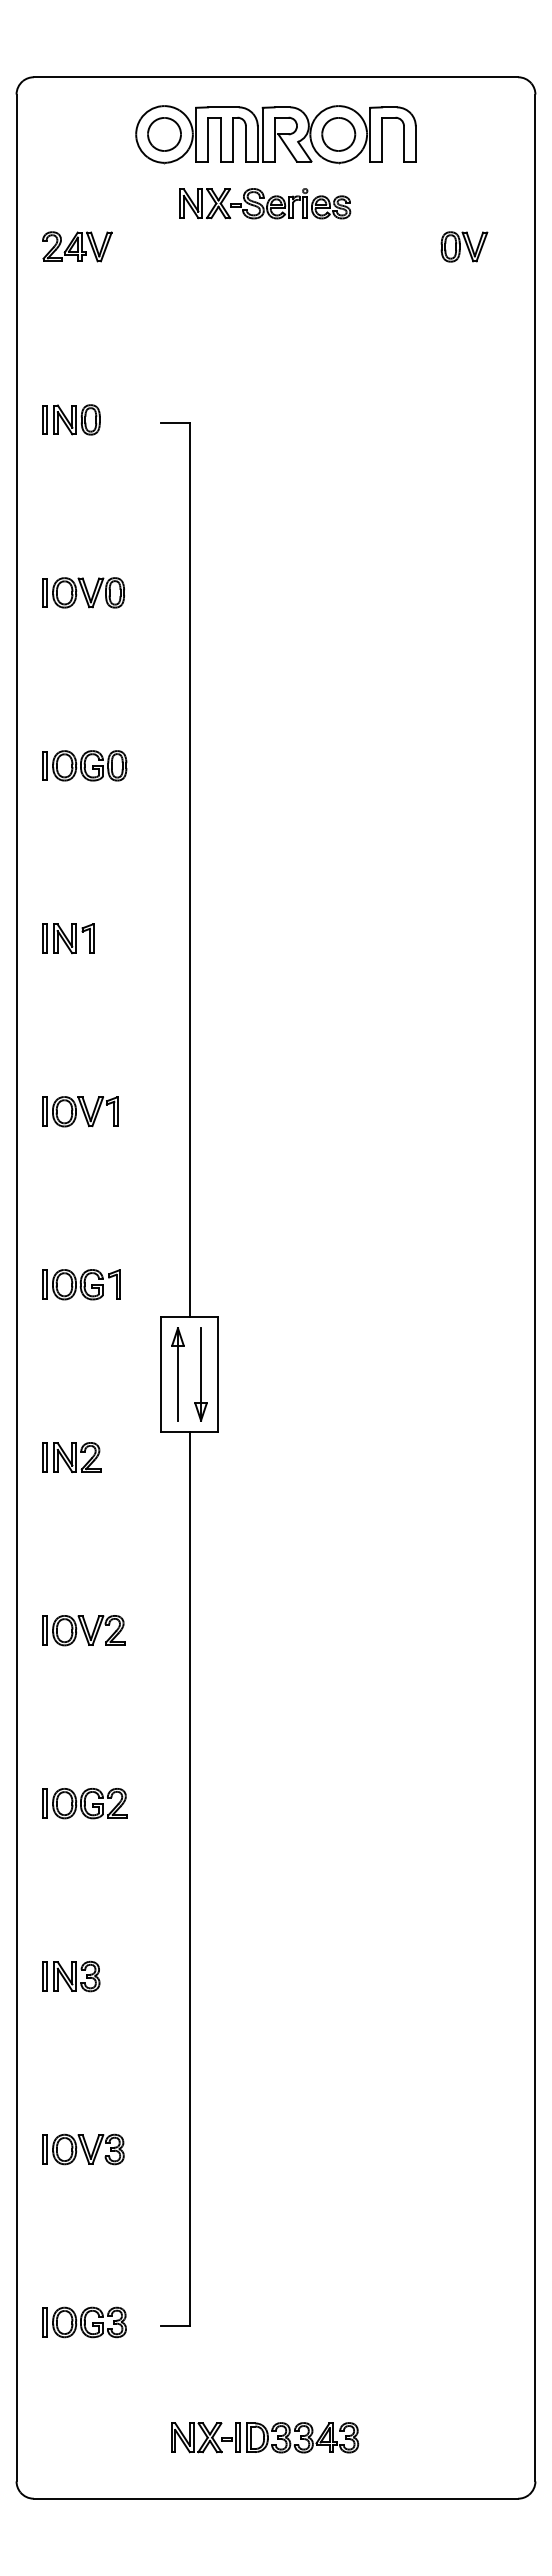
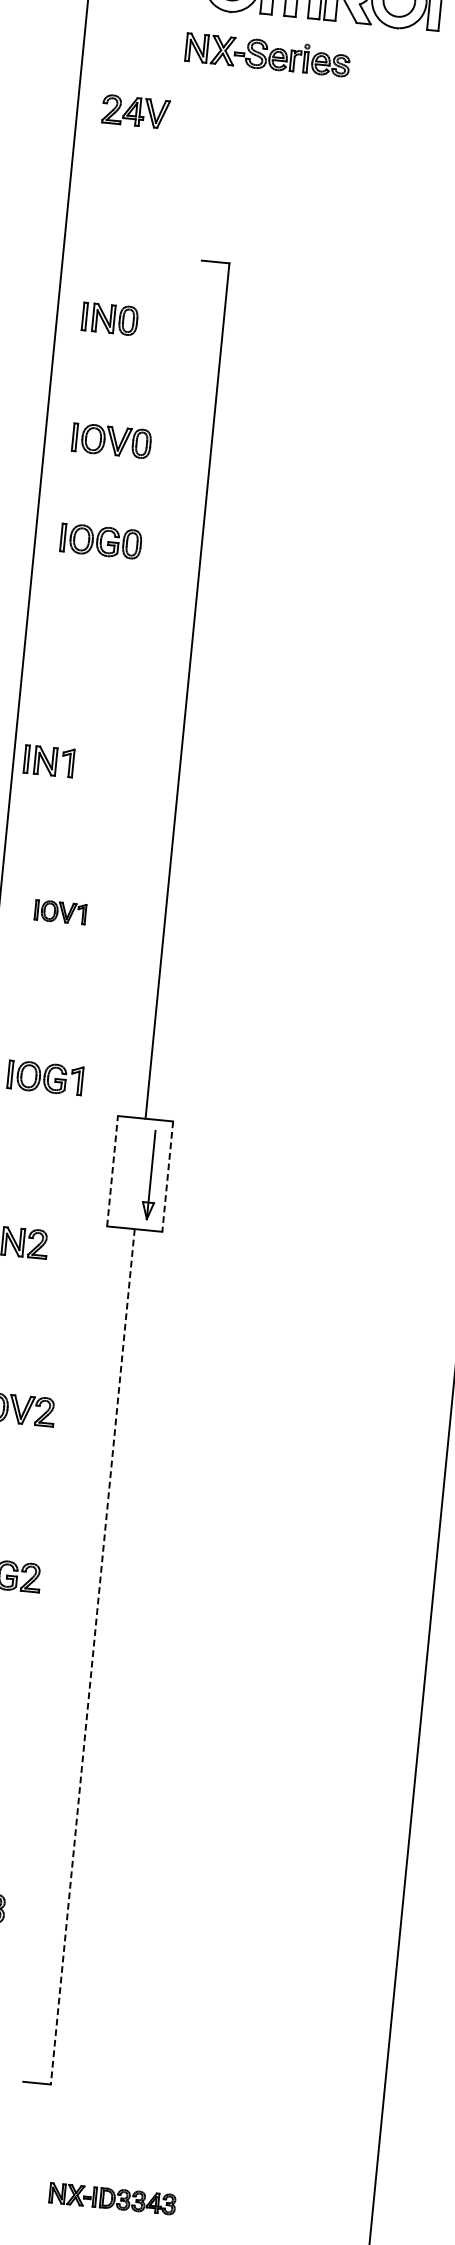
part: (265, 203) -> (268, 54), moved
part: (77, 246) -> (136, 111), moved
part: (71, 419) -> (109, 318), moved
part: (83, 592) -> (111, 440), moved
part: (84, 765) -> (100, 540), moved
part: (68, 938) -> (49, 761), moved
part: (80, 1111) -> (60, 911), size x0.7
line: (160, 1374) -> (112, 1171), solid -> dashed
part: (177, 1374) -> (128, 1172), removed
line: (218, 1374) -> (167, 1176), solid -> dashed
line: (189, 1878) -> (92, 1656), solid -> dashed
part: (265, 2437) -> (113, 2198), size x0.7

